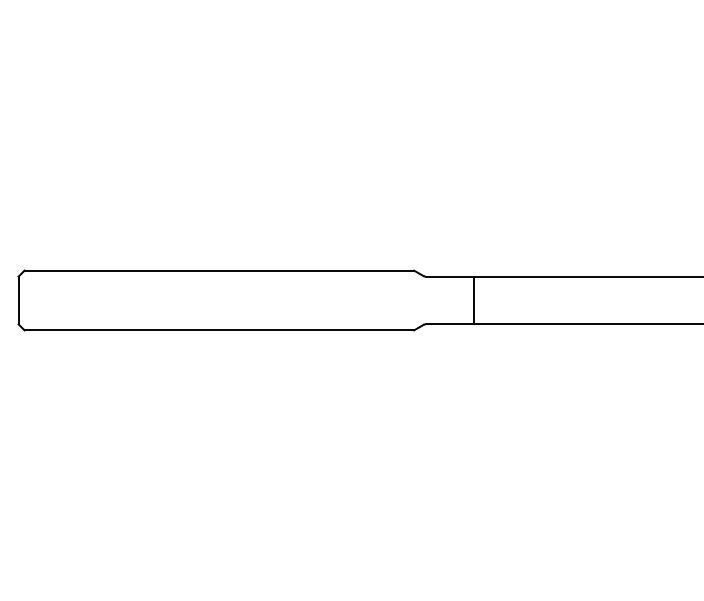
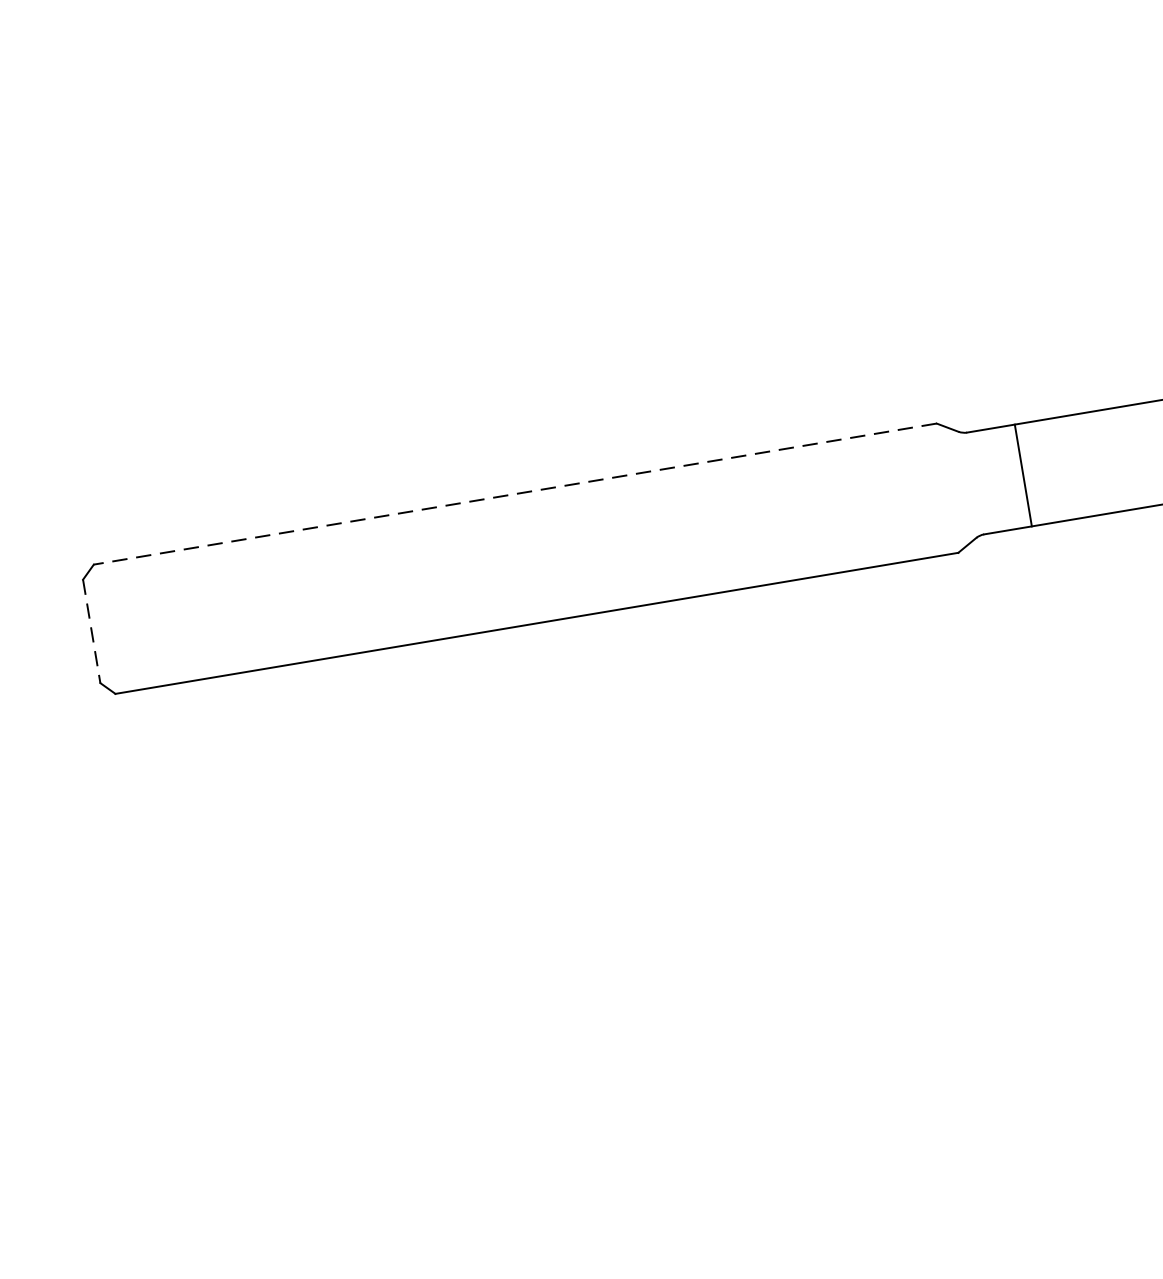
line: (219, 270) -> (515, 493), solid -> dashed
line: (18, 300) -> (91, 631), solid -> dashed
line: (474, 300) -> (1024, 475), moved

